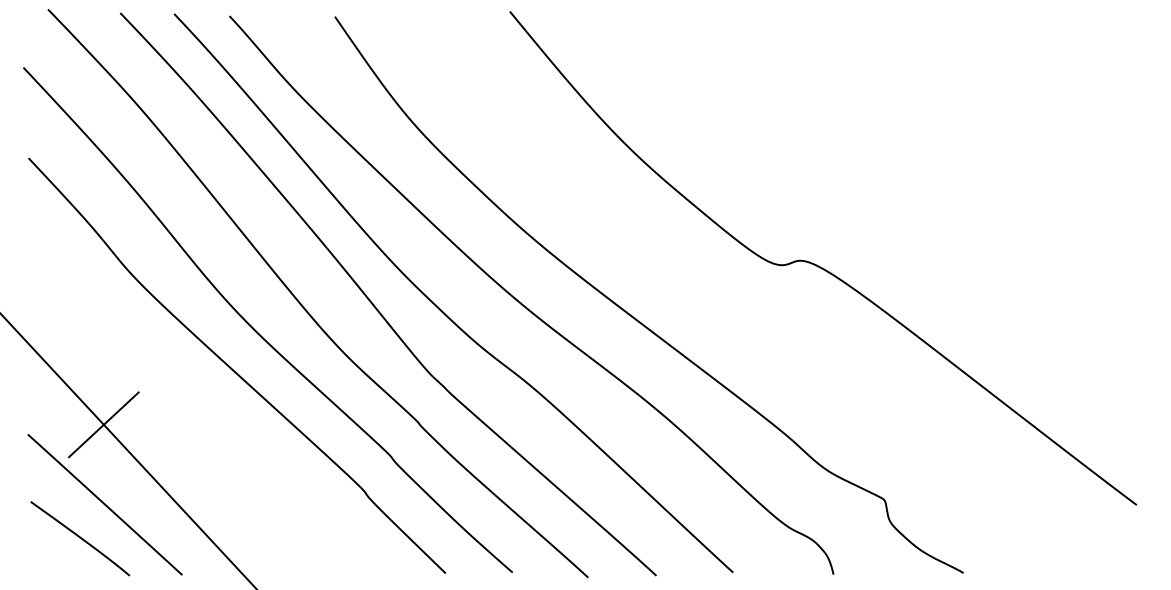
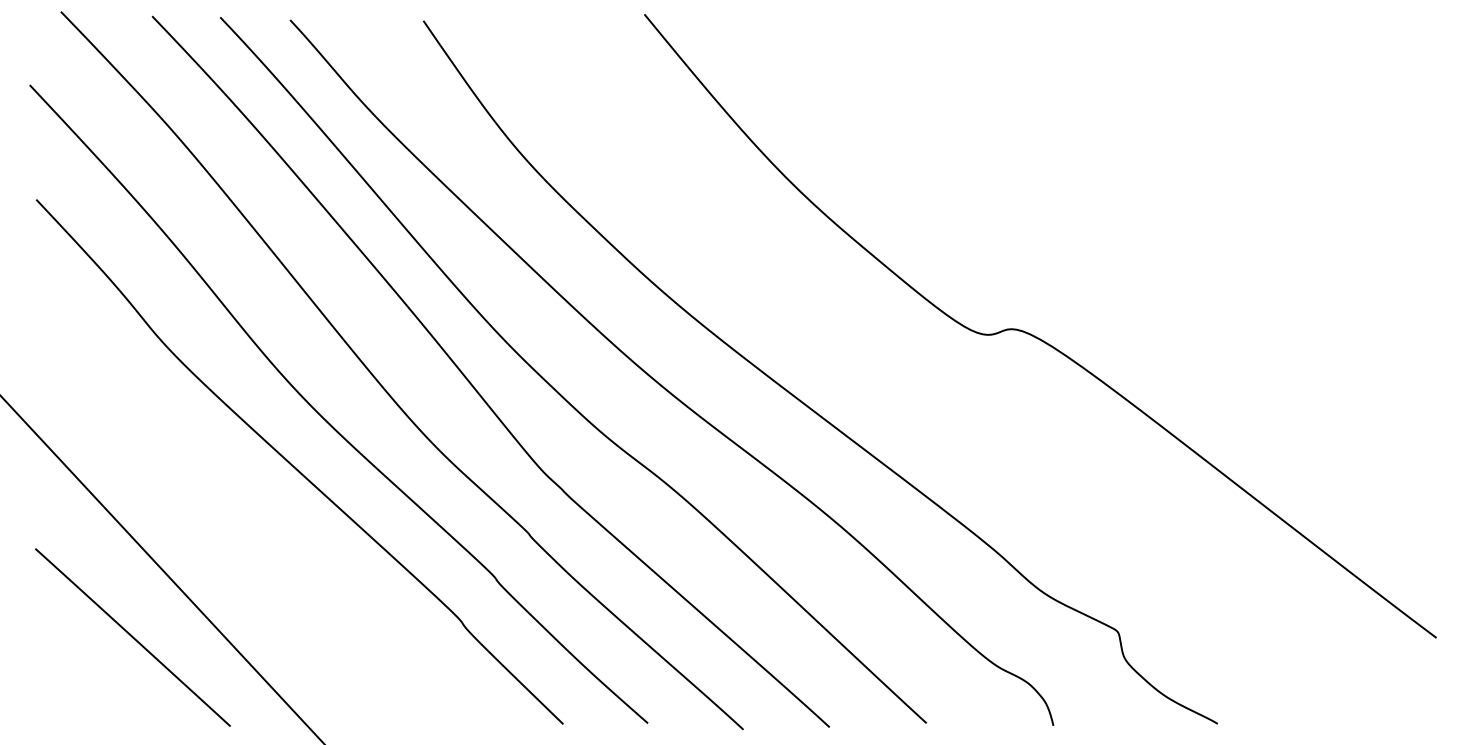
line: (103, 424) -> (130, 536), removed
curve: (80, 538) -> (101, 680), removed

